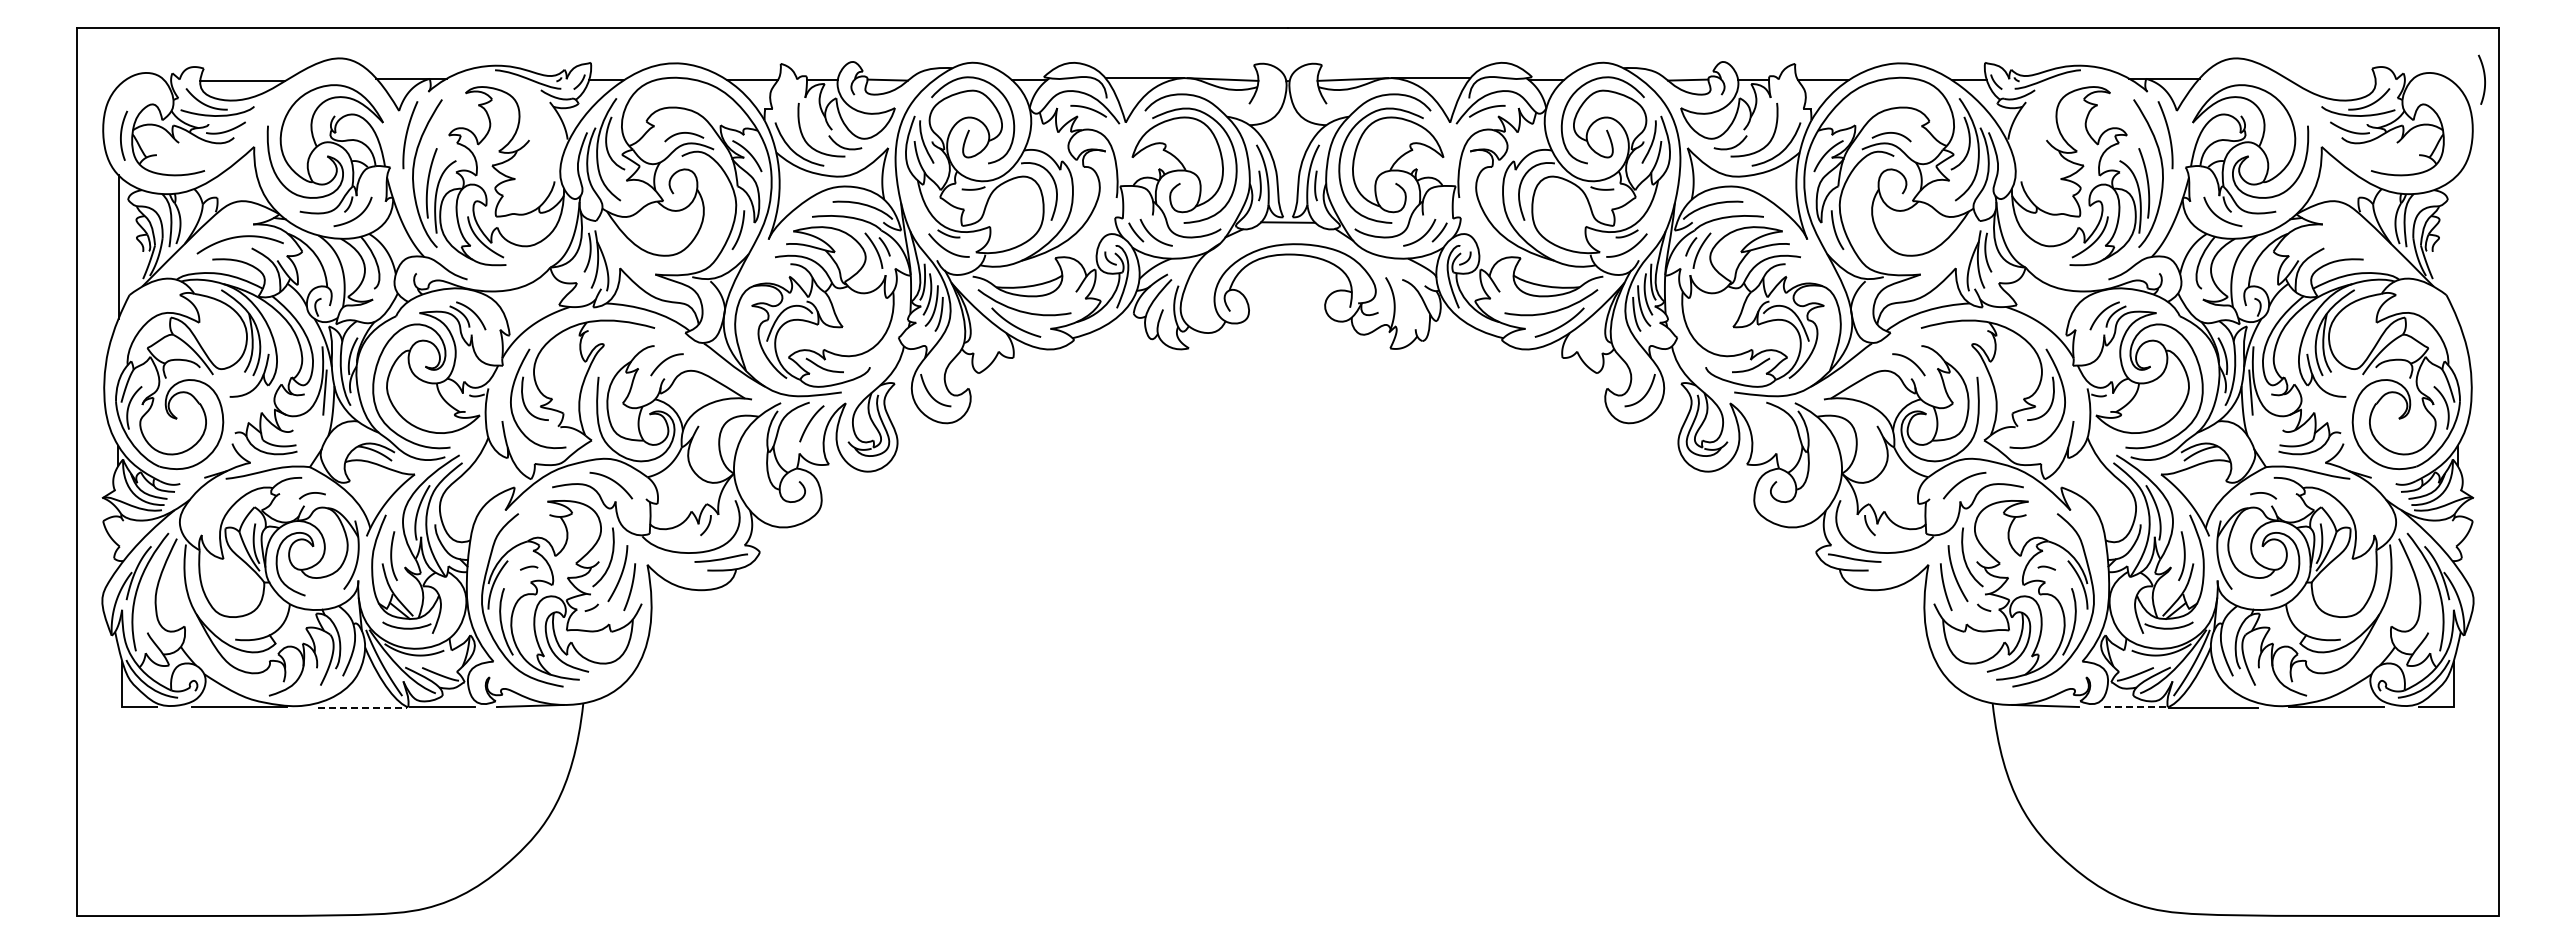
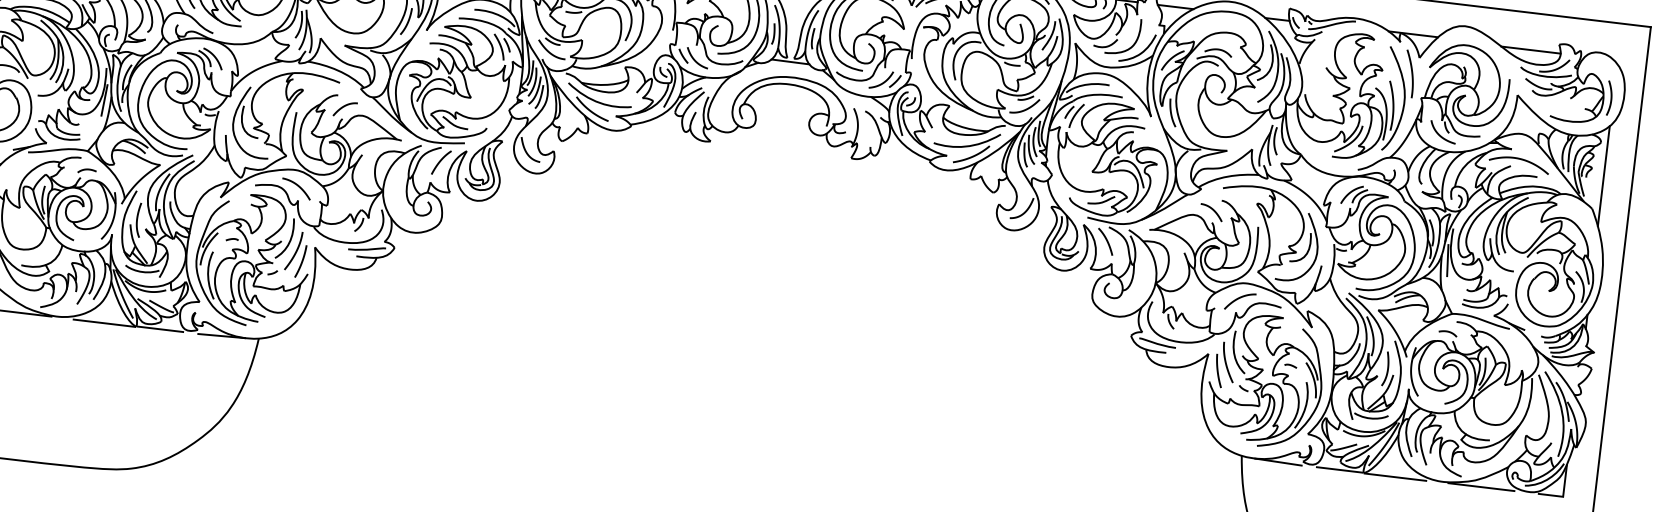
curve: (2484, 79) -> (1611, 98), moved
line: (2332, 80) -> (1530, 49), added
curve: (2335, 237) -> (1519, 159), added
line: (2457, 246) -> (1603, 175), added
curve: (1764, 421) -> (1106, 240), added
line: (2133, 706) -> (1339, 469), dashed -> solid
line: (362, 707) -> (104, 323), dashed -> solid

